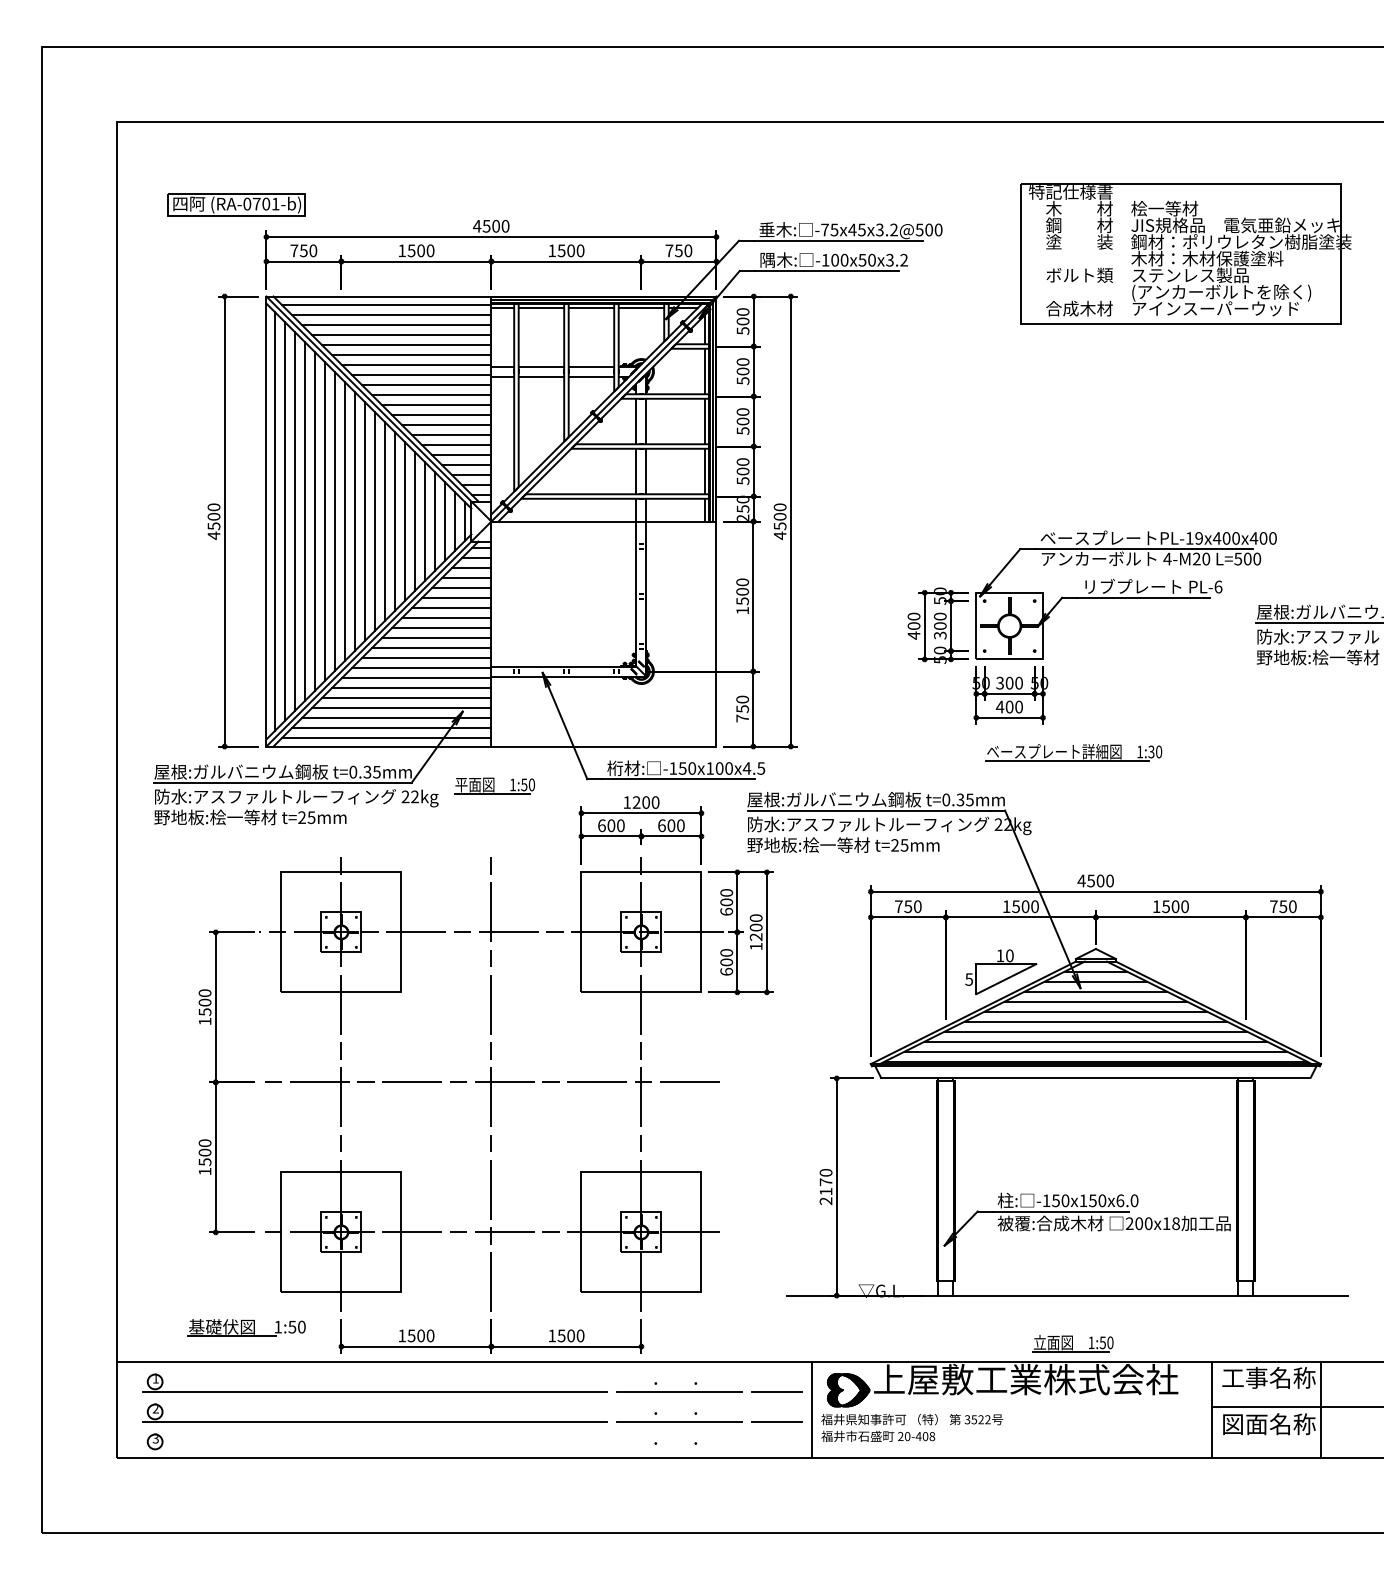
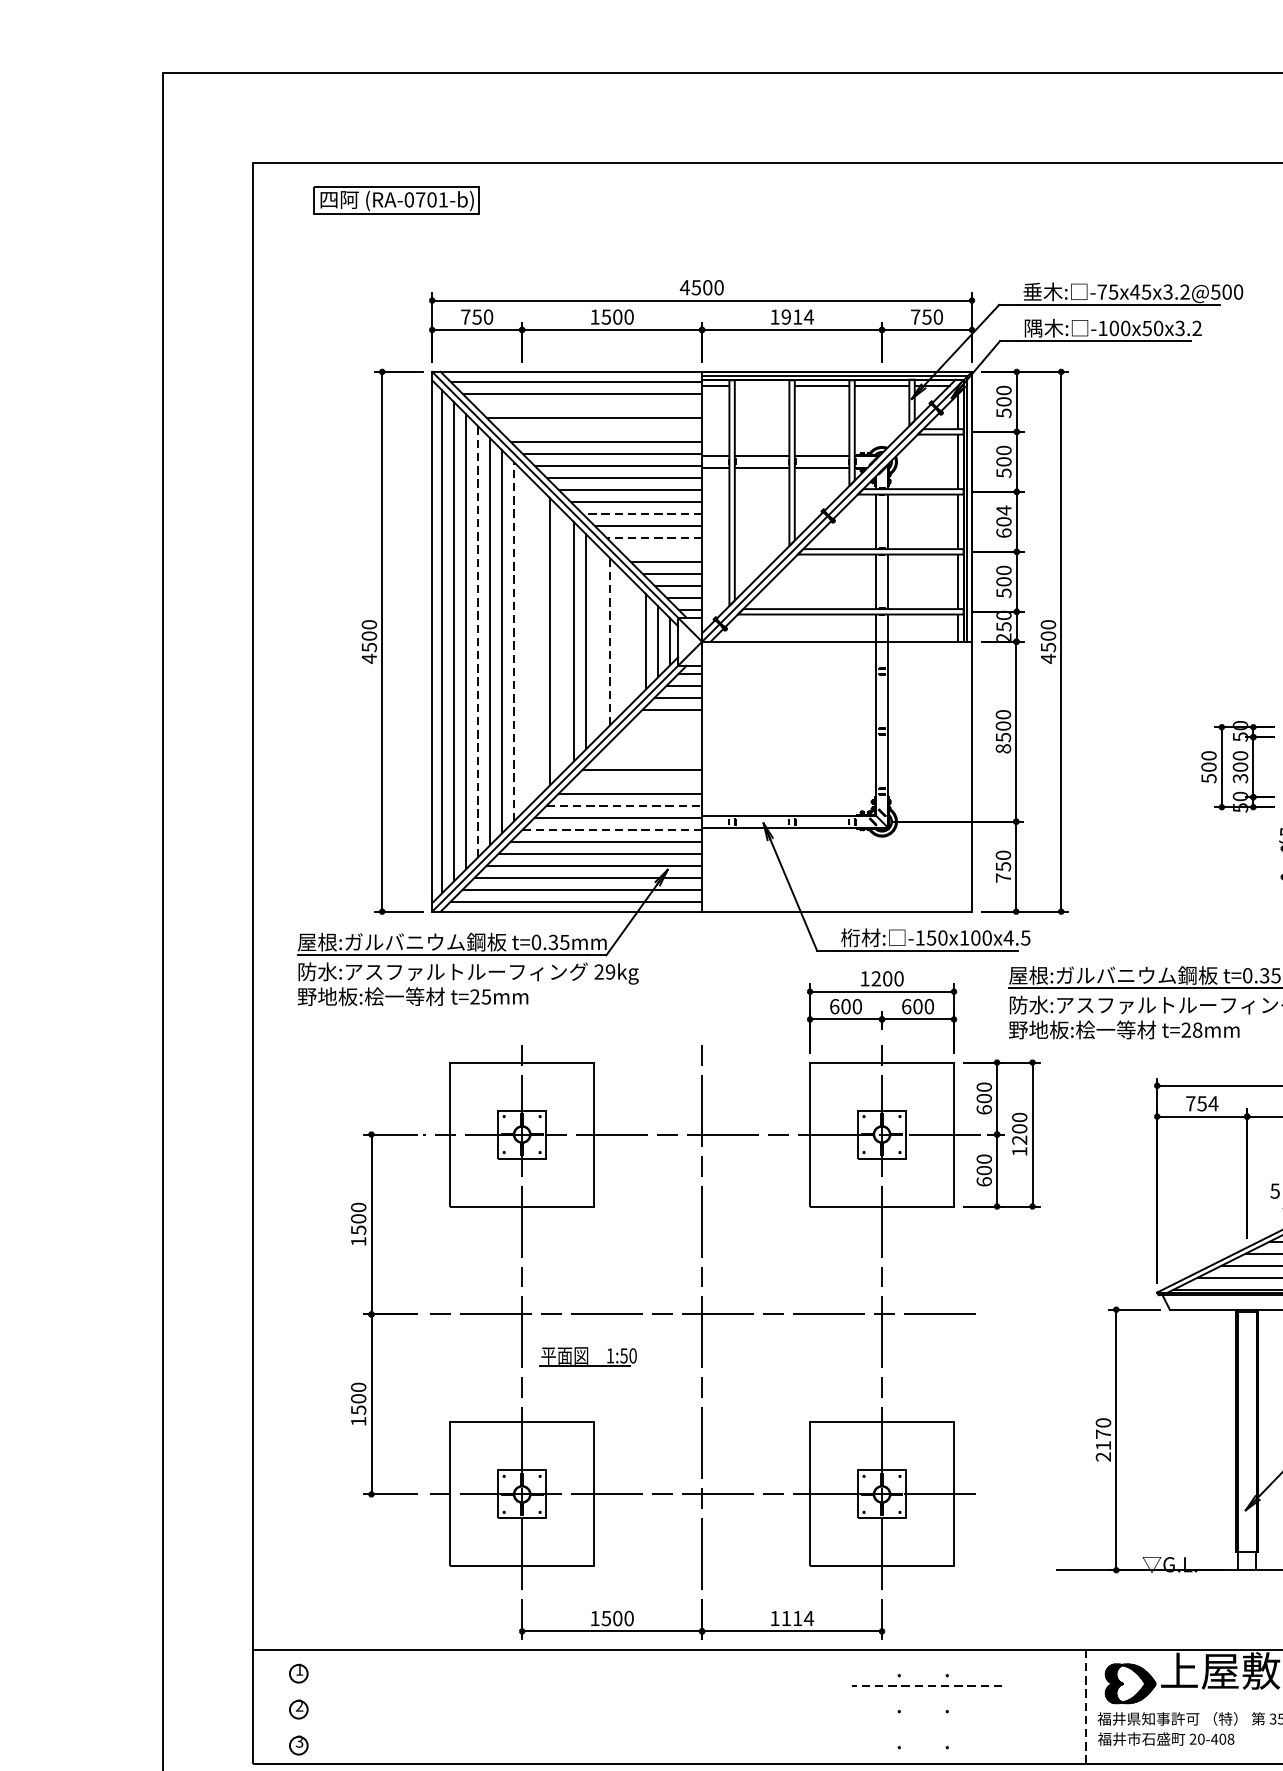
part: (236, 204) -> (396, 200), moved
text: (570, 250) -> (796, 316), 1500 -> 1914
line: (541, 308) -> (762, 386), removed
line: (396, 324) -> (588, 405), removed
line: (406, 344) -> (600, 429), removed
line: (441, 414) -> (642, 513), solid -> dashed
text: (742, 420) -> (1003, 520), 500 -> 604
line: (451, 434) -> (654, 537), solid -> dashed
line: (456, 444) -> (660, 549), removed
line: (304, 521) -> (477, 641), solid -> dashed
line: (334, 521) -> (513, 641), solid -> dashed
line: (344, 521) -> (525, 641), removed
line: (354, 521) -> (537, 641), removed
line: (374, 521) -> (561, 641), removed
line: (404, 521) -> (597, 641), removed
line: (414, 521) -> (609, 641), solid -> dashed
line: (424, 521) -> (621, 641), removed
line: (434, 521) -> (633, 641), removed
line: (461, 588) -> (666, 722), removed
line: (456, 598) -> (660, 734), removed
line: (451, 608) -> (654, 746), removed
text: (742, 610) -> (1003, 748), 1500 -> 8500
line: (446, 618) -> (648, 758), removed
text: (913, 635) -> (1208, 778), 400 -> 500
line: (436, 638) -> (636, 782), removed
line: (426, 658) -> (624, 806), solid -> dashed
line: (416, 678) -> (612, 830), solid -> dashed
part: (494, 785) -> (588, 1356), moved
text: (414, 797) -> (609, 972), 22kg -> 29kg
text: (904, 845) -> (1197, 1030), t=25mm -> t=28mm
text: (917, 906) -> (1213, 1103), 750 -> 754
part: (246, 1327) -> (408, 1608), removed
text: (570, 1335) -> (796, 1618), 1500 -> 1114
line: (374, 1391) -> (561, 1685), removed
line: (679, 1391) -> (927, 1685), solid -> dashed
line: (776, 1391) -> (1044, 1685), removed
line: (811, 1409) -> (1086, 1706), solid -> dashed
line: (374, 1421) -> (561, 1721), removed
line: (678, 1421) -> (926, 1721), removed
line: (776, 1421) -> (1044, 1721), removed

